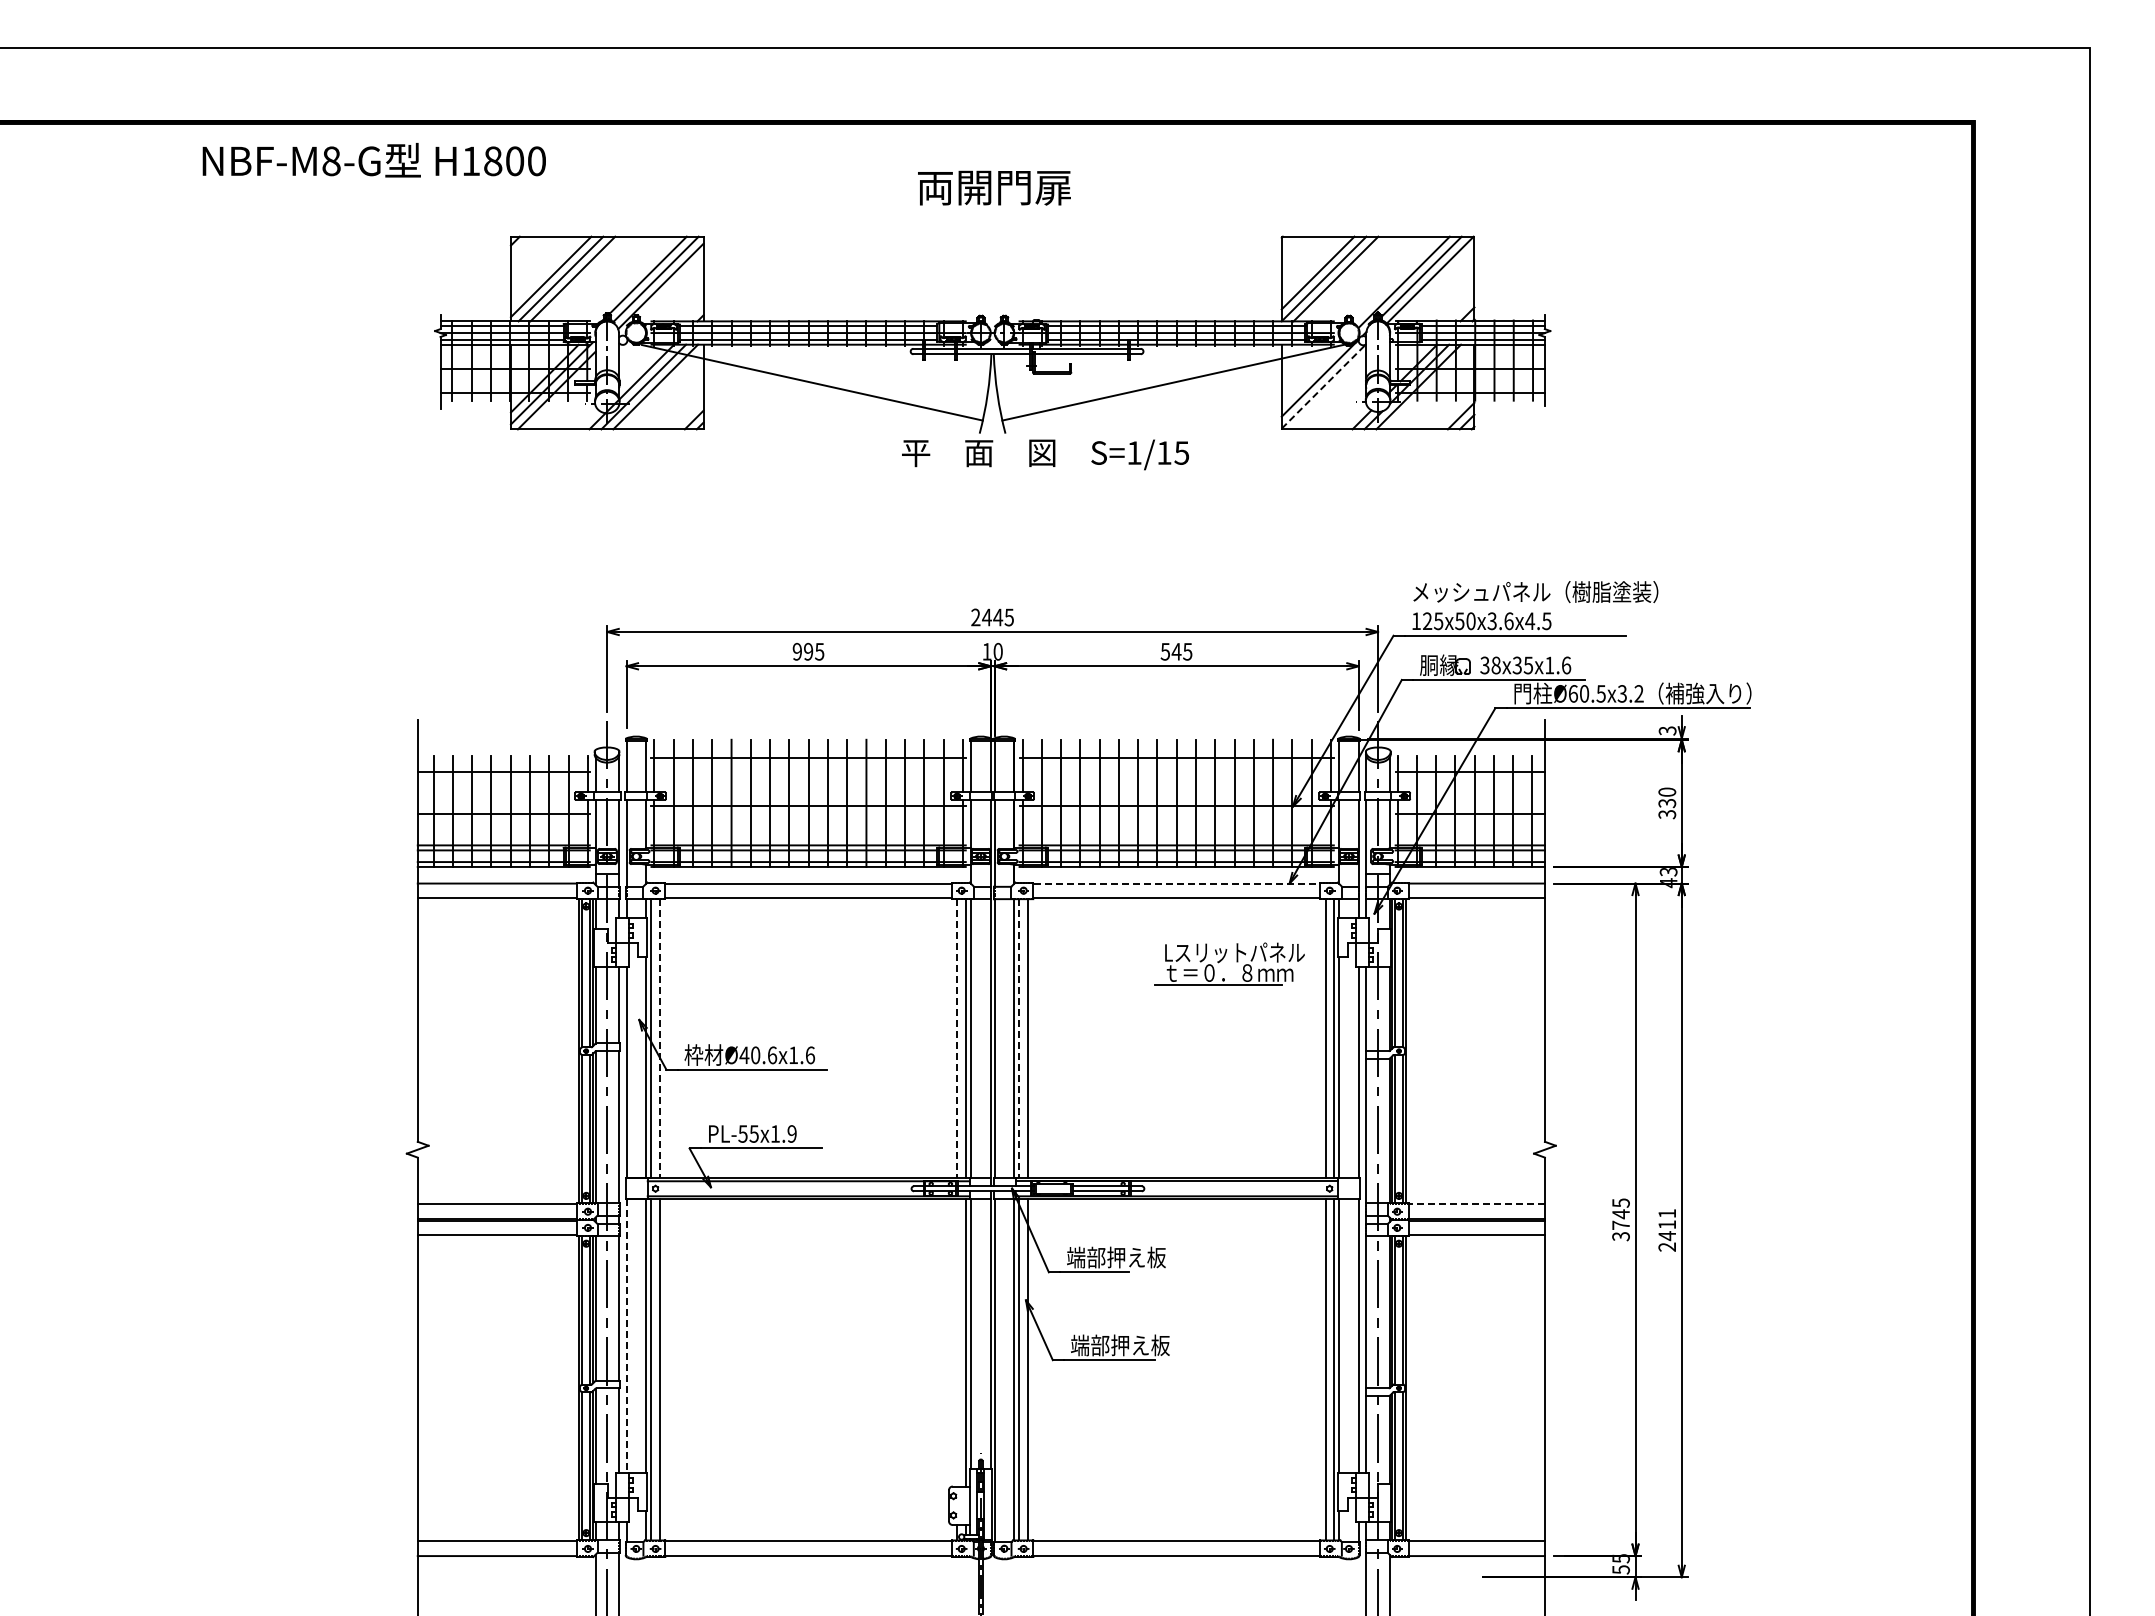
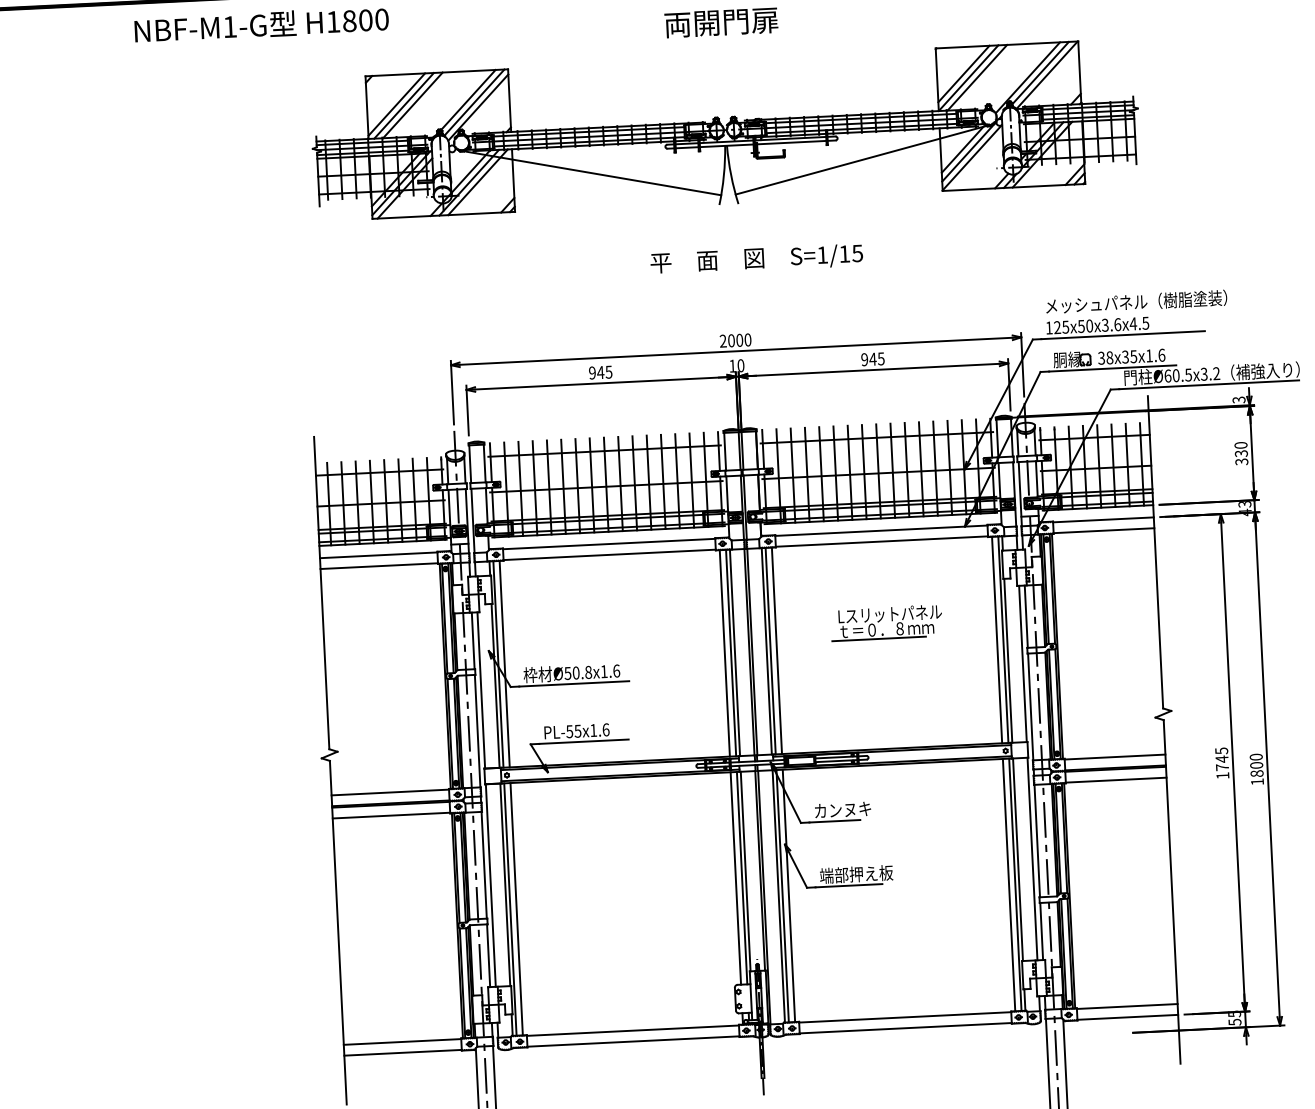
text: (331, 161) -> (230, 27), NBF-M8-G -> NBF-M1-G
line: (1311, 374) -> (962, 149), added
line: (1324, 386) -> (972, 157), dashed -> solid
text: (1045, 454) -> (756, 259), moved
text: (997, 617) -> (739, 340), 2445 -> 2000
text: (808, 651) -> (600, 372), 995 -> 945
text: (1164, 651) -> (864, 359), 545 -> 945
line: (1177, 883) -> (882, 530), dashed -> solid
part: (1236, 962) -> (891, 621), moved
line: (659, 1038) -> (504, 664), dashed -> solid
line: (957, 1038) -> (724, 653), dashed -> solid
line: (1019, 1038) -> (770, 651), dashed -> solid
text: (758, 1055) -> (578, 673), Ø40.6x1.6 -> Ø50.8x1.6
text: (791, 1133) -> (605, 729), PL-55x1.9 -> PL-55x1.6
line: (1476, 1204) -> (1114, 757), dashed -> solid
text: (1667, 1230) -> (1257, 769), 2411 -> 1800
text: (1620, 1236) -> (1222, 775), 3745 -> 1745
text: (1116, 1257) -> (850, 809), 端部押え板 -> カンヌキ
line: (626, 1336) -> (490, 885), dashed -> solid
line: (957, 1342) -> (735, 878), added

